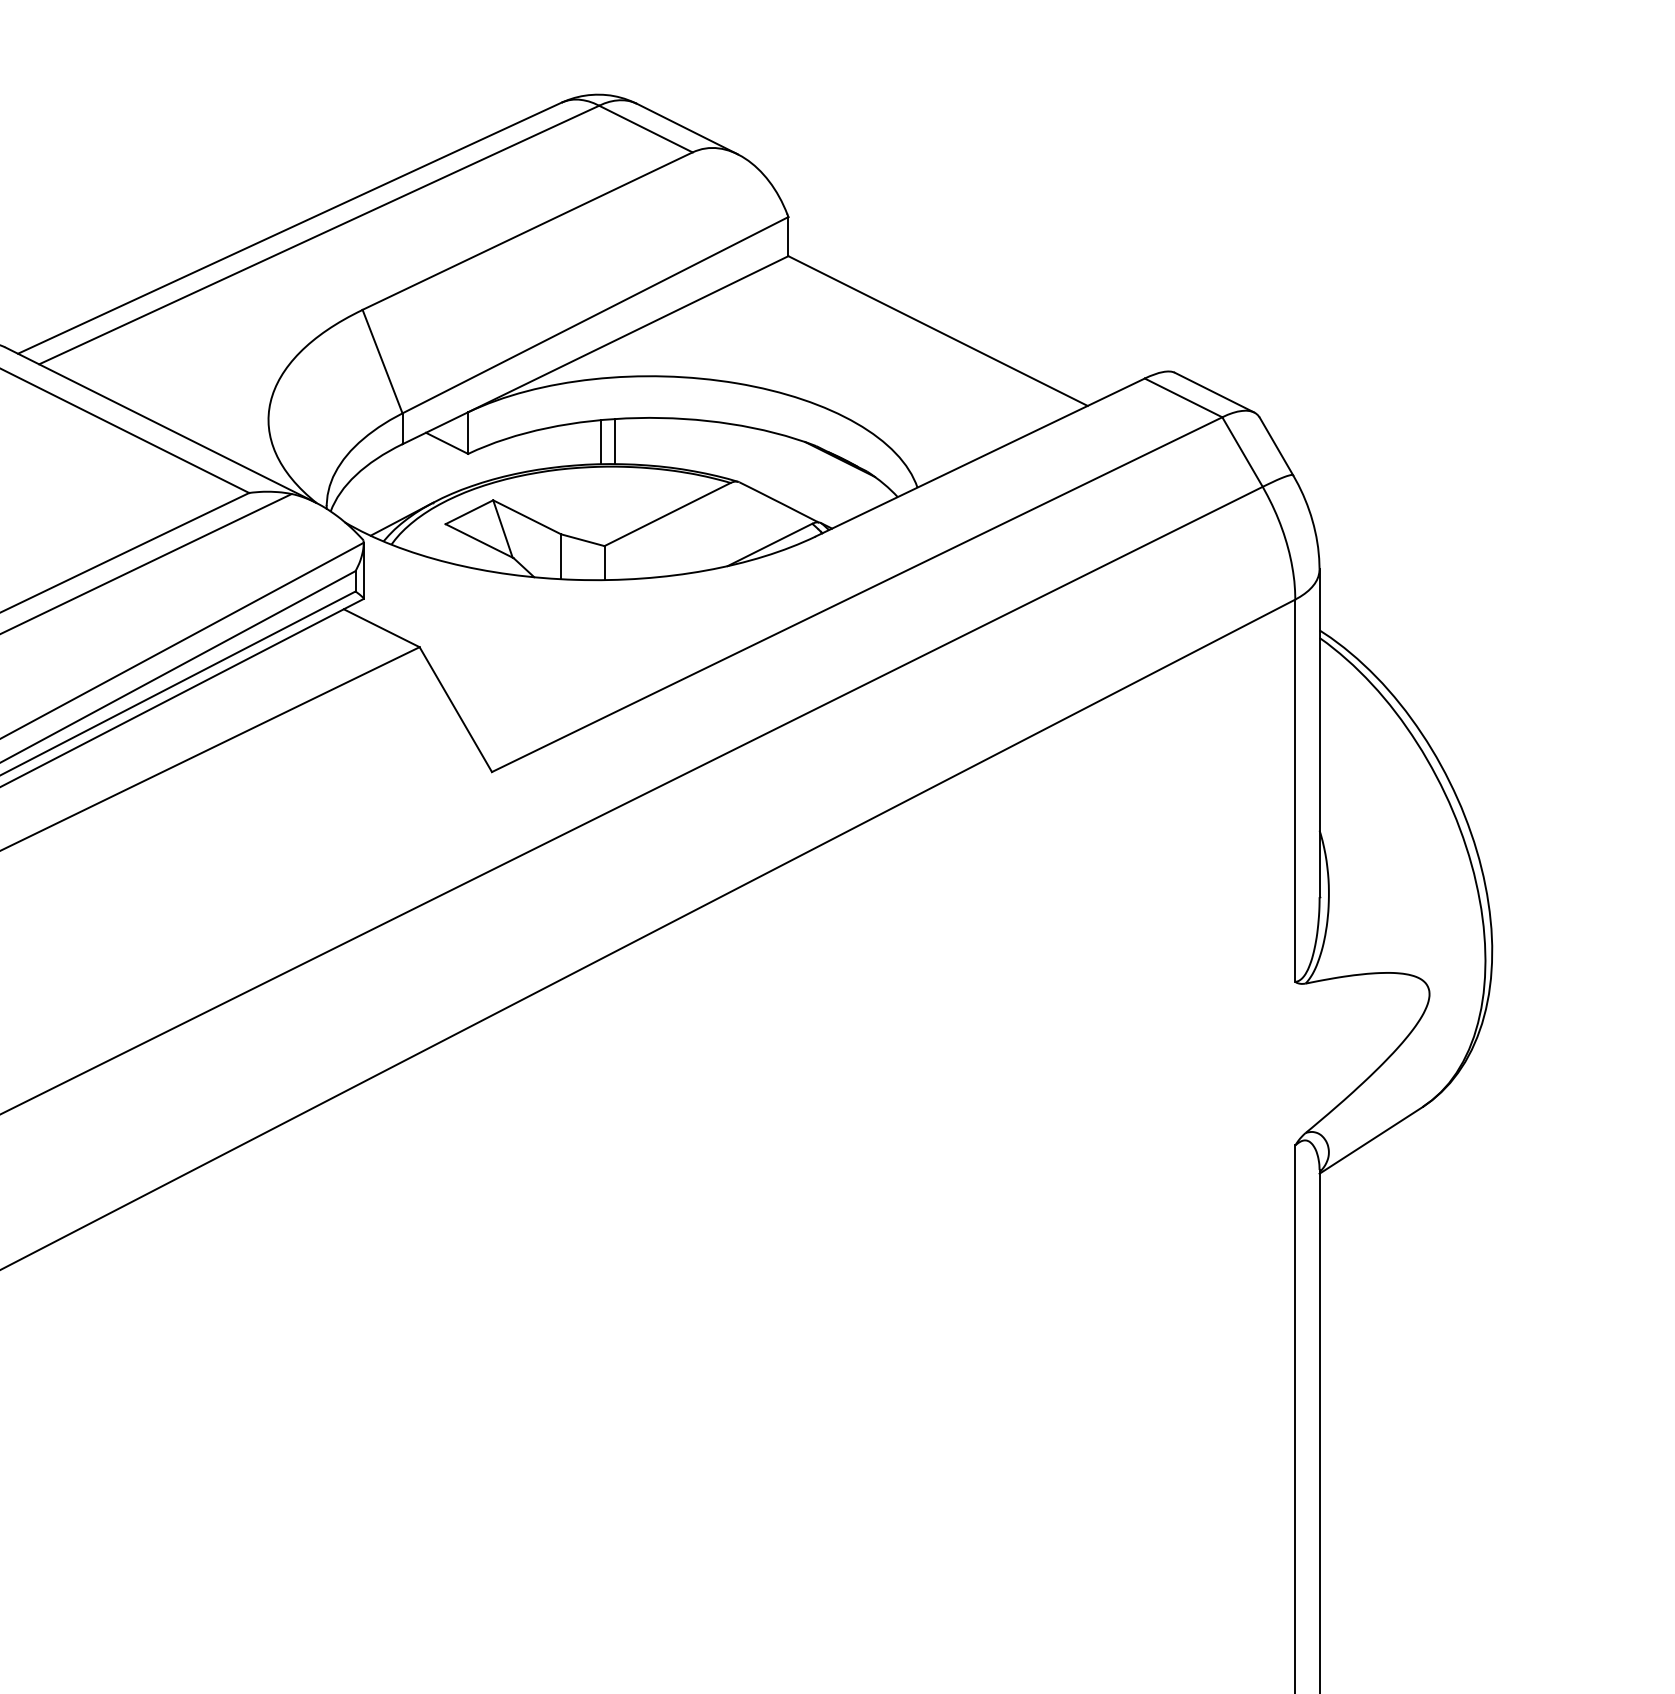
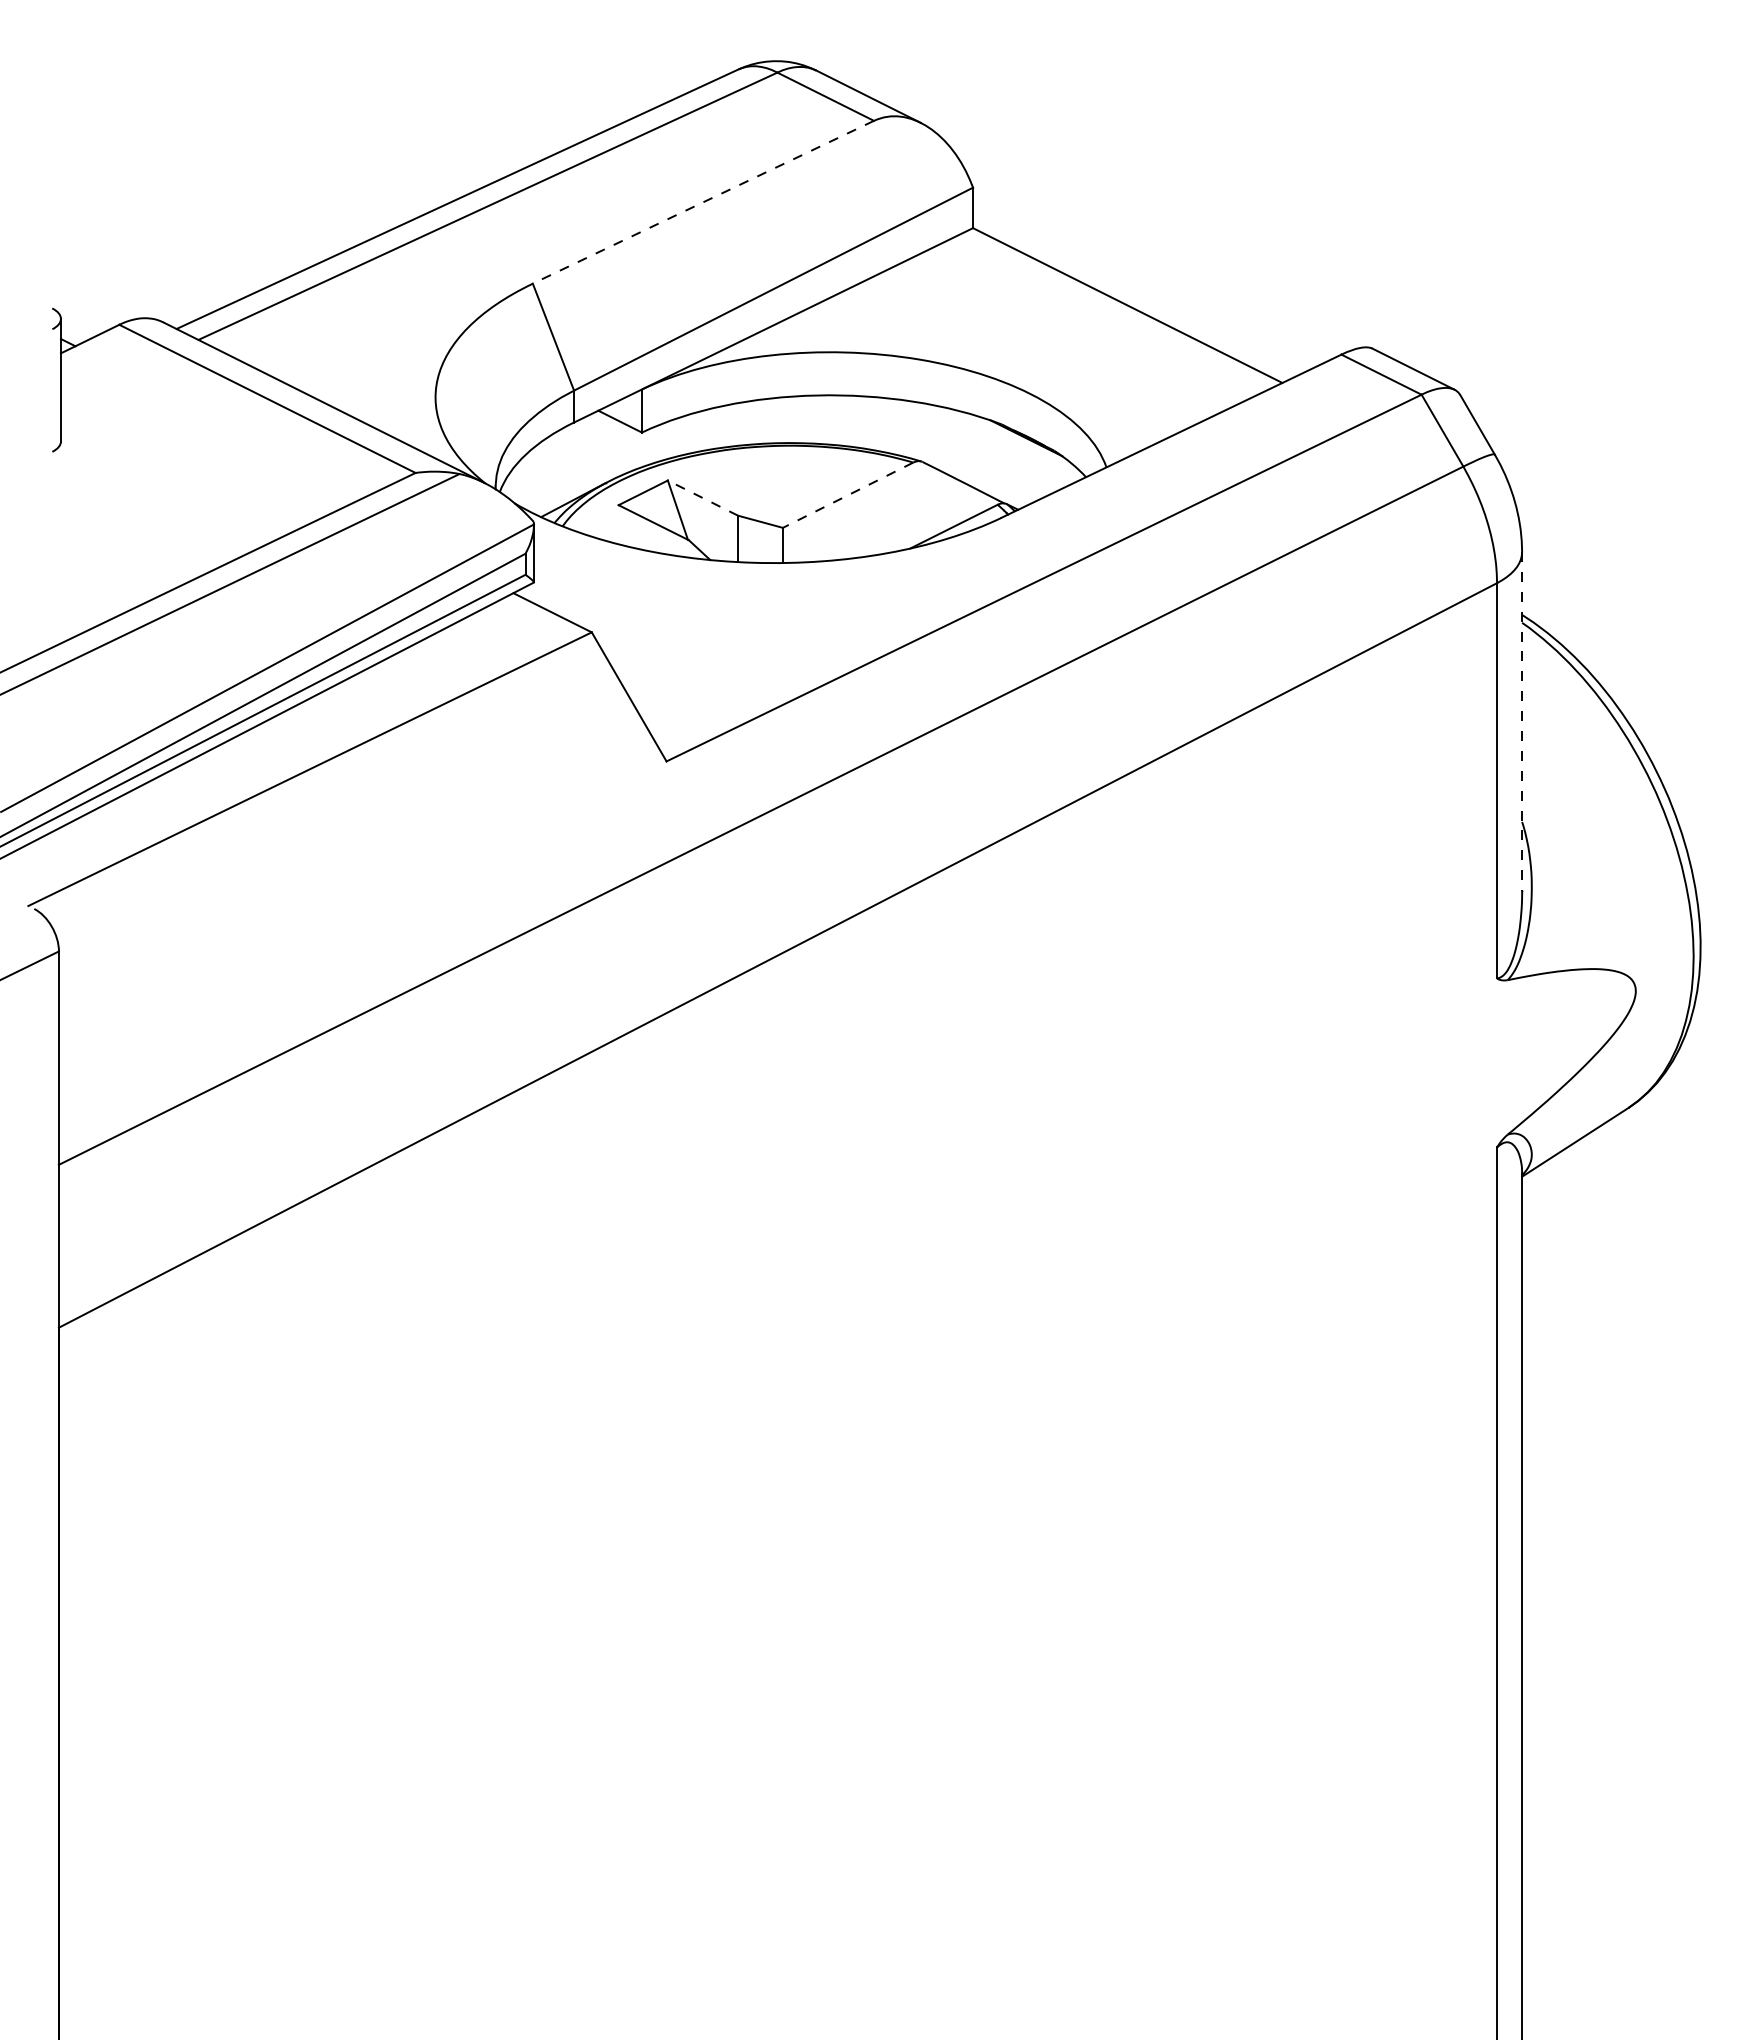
line: (526, 231) -> (702, 202), solid -> dashed
line: (614, 441) -> (793, 419), removed
line: (601, 442) -> (779, 420), removed
line: (667, 514) -> (848, 495), solid -> dashed
line: (526, 516) -> (702, 497), solid -> dashed
line: (1319, 733) -> (1522, 721), solid -> dashed

